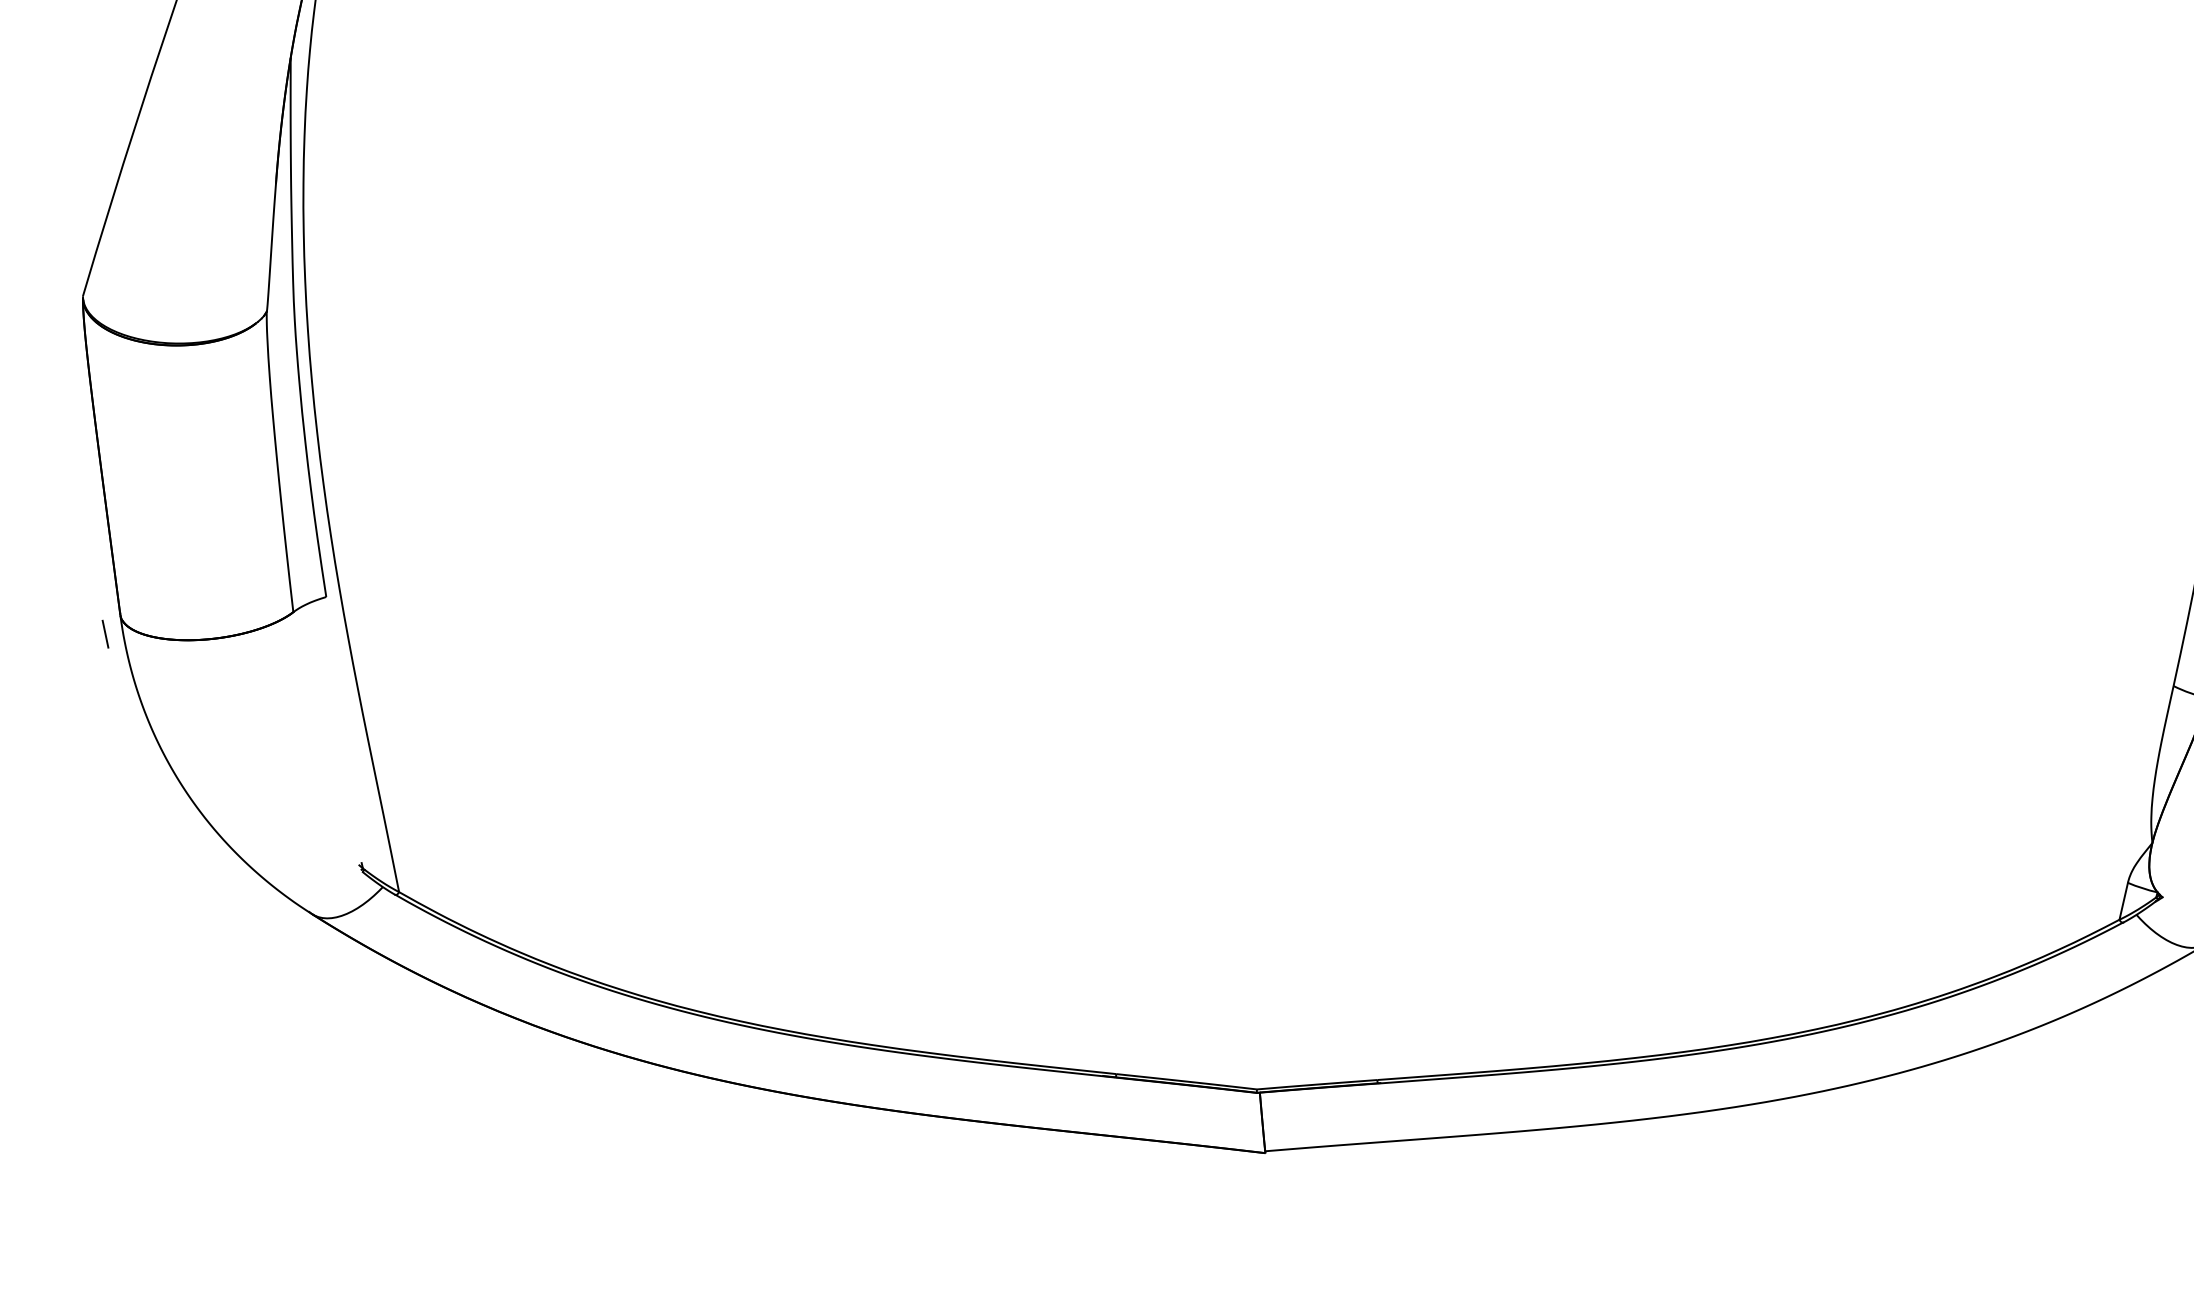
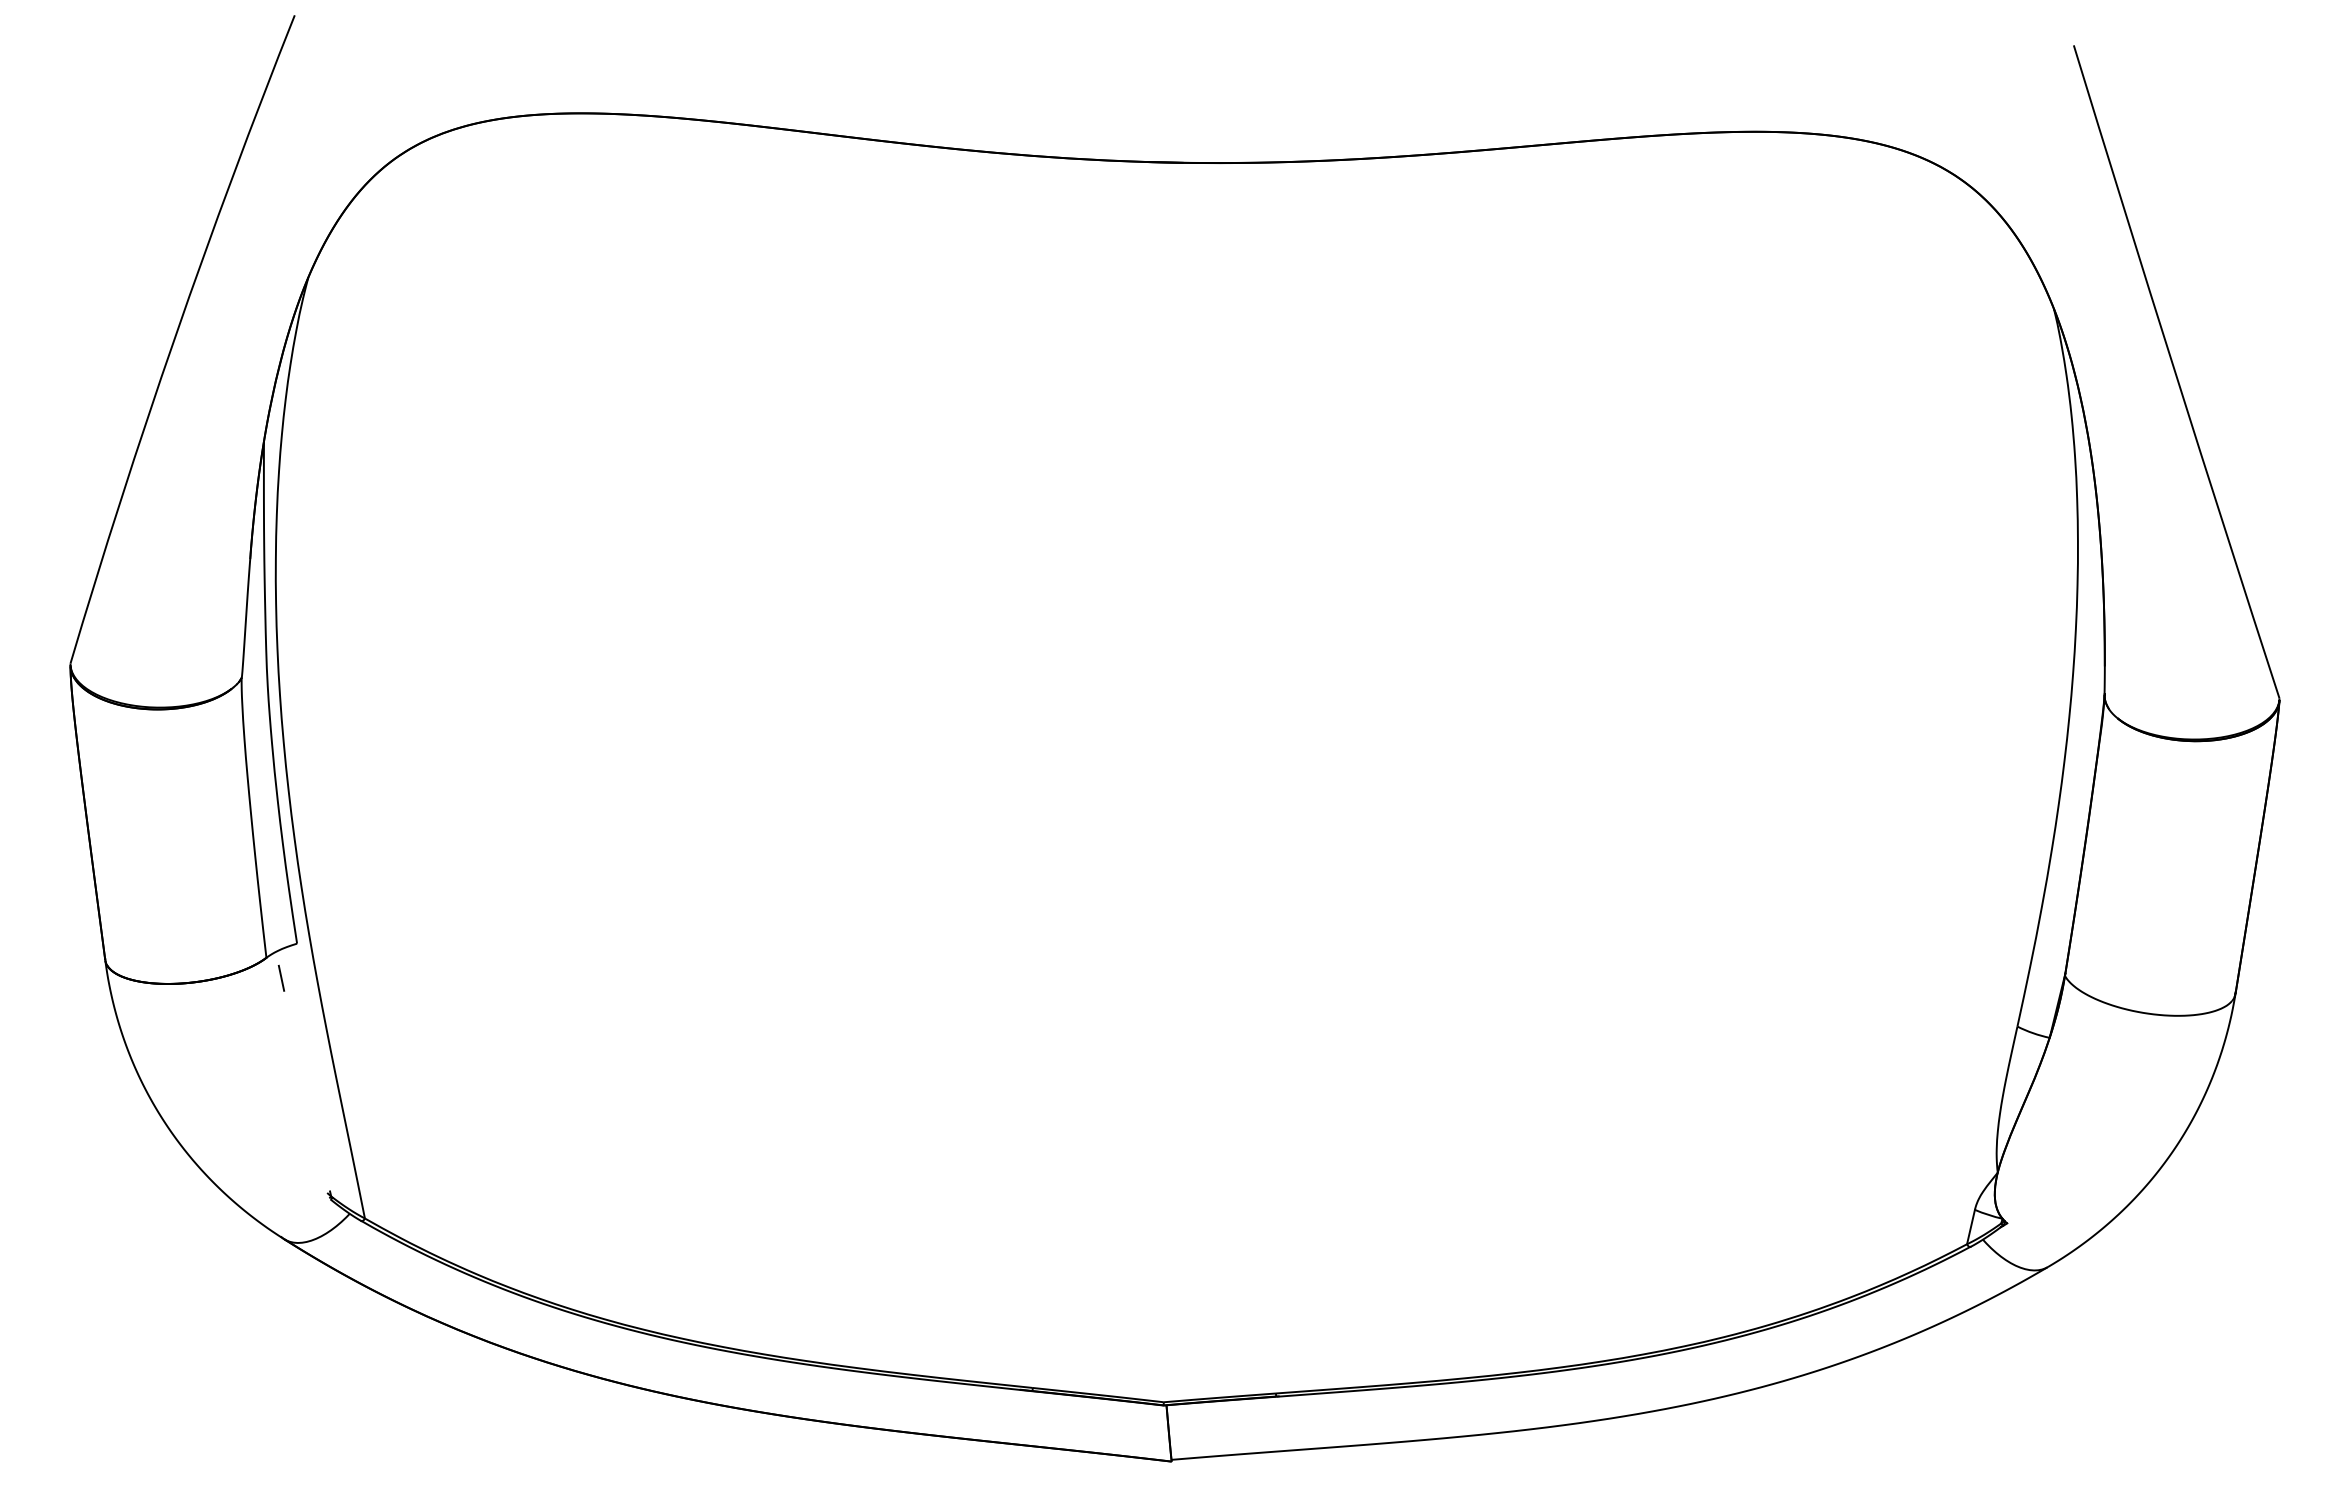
line: (105, 633) -> (281, 977), moved

